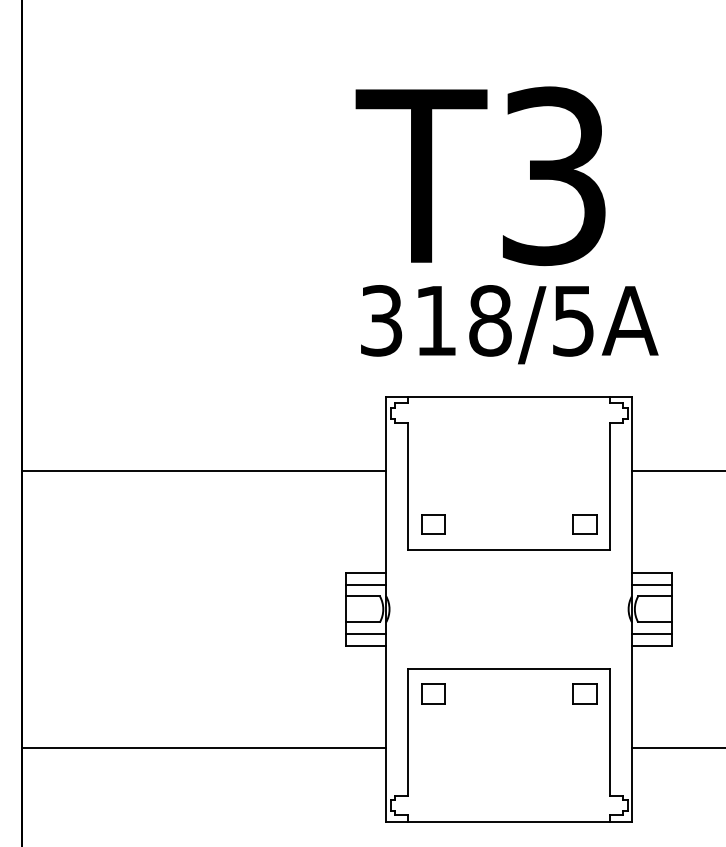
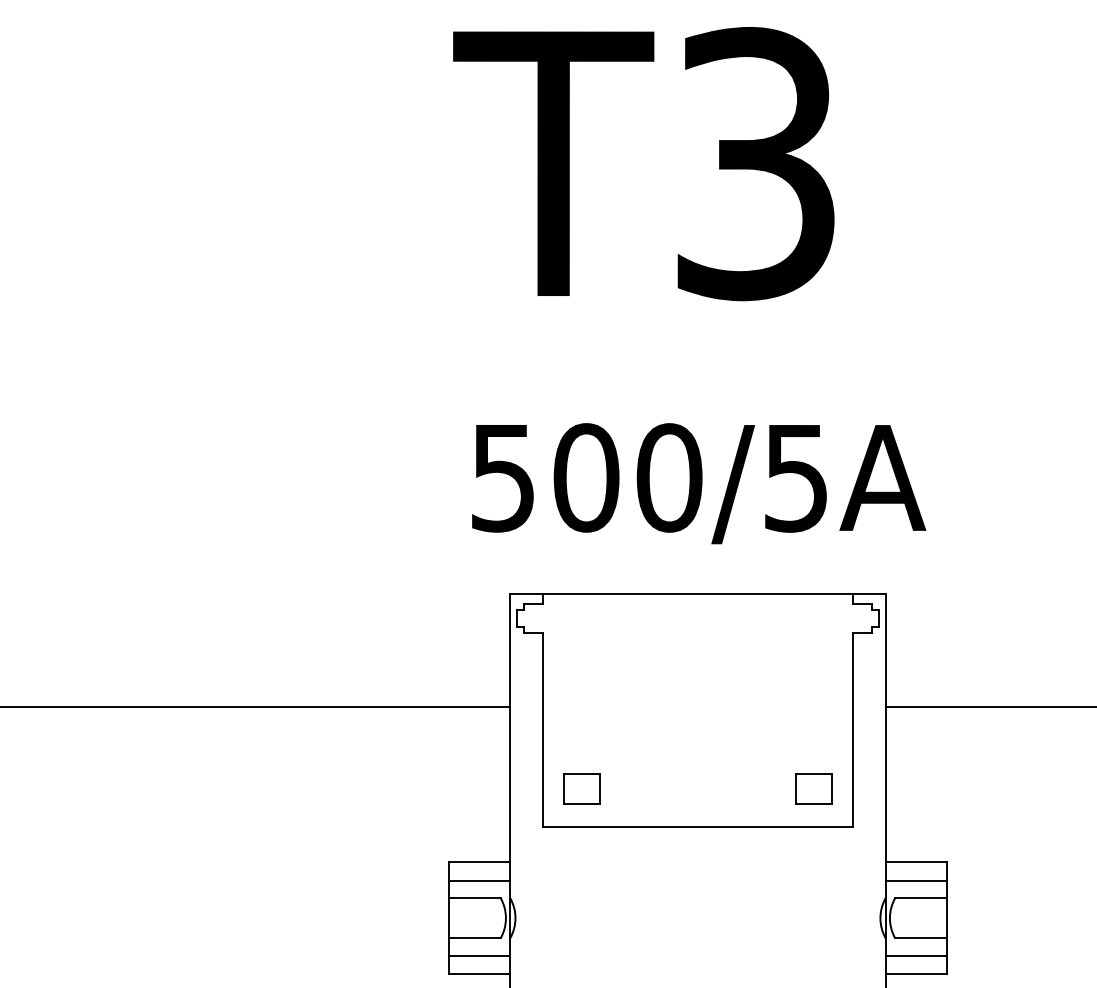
text: (480, 176) -> (643, 164), moved
text: (436, 320) -> (587, 477), 318/5A -> 500/5A

